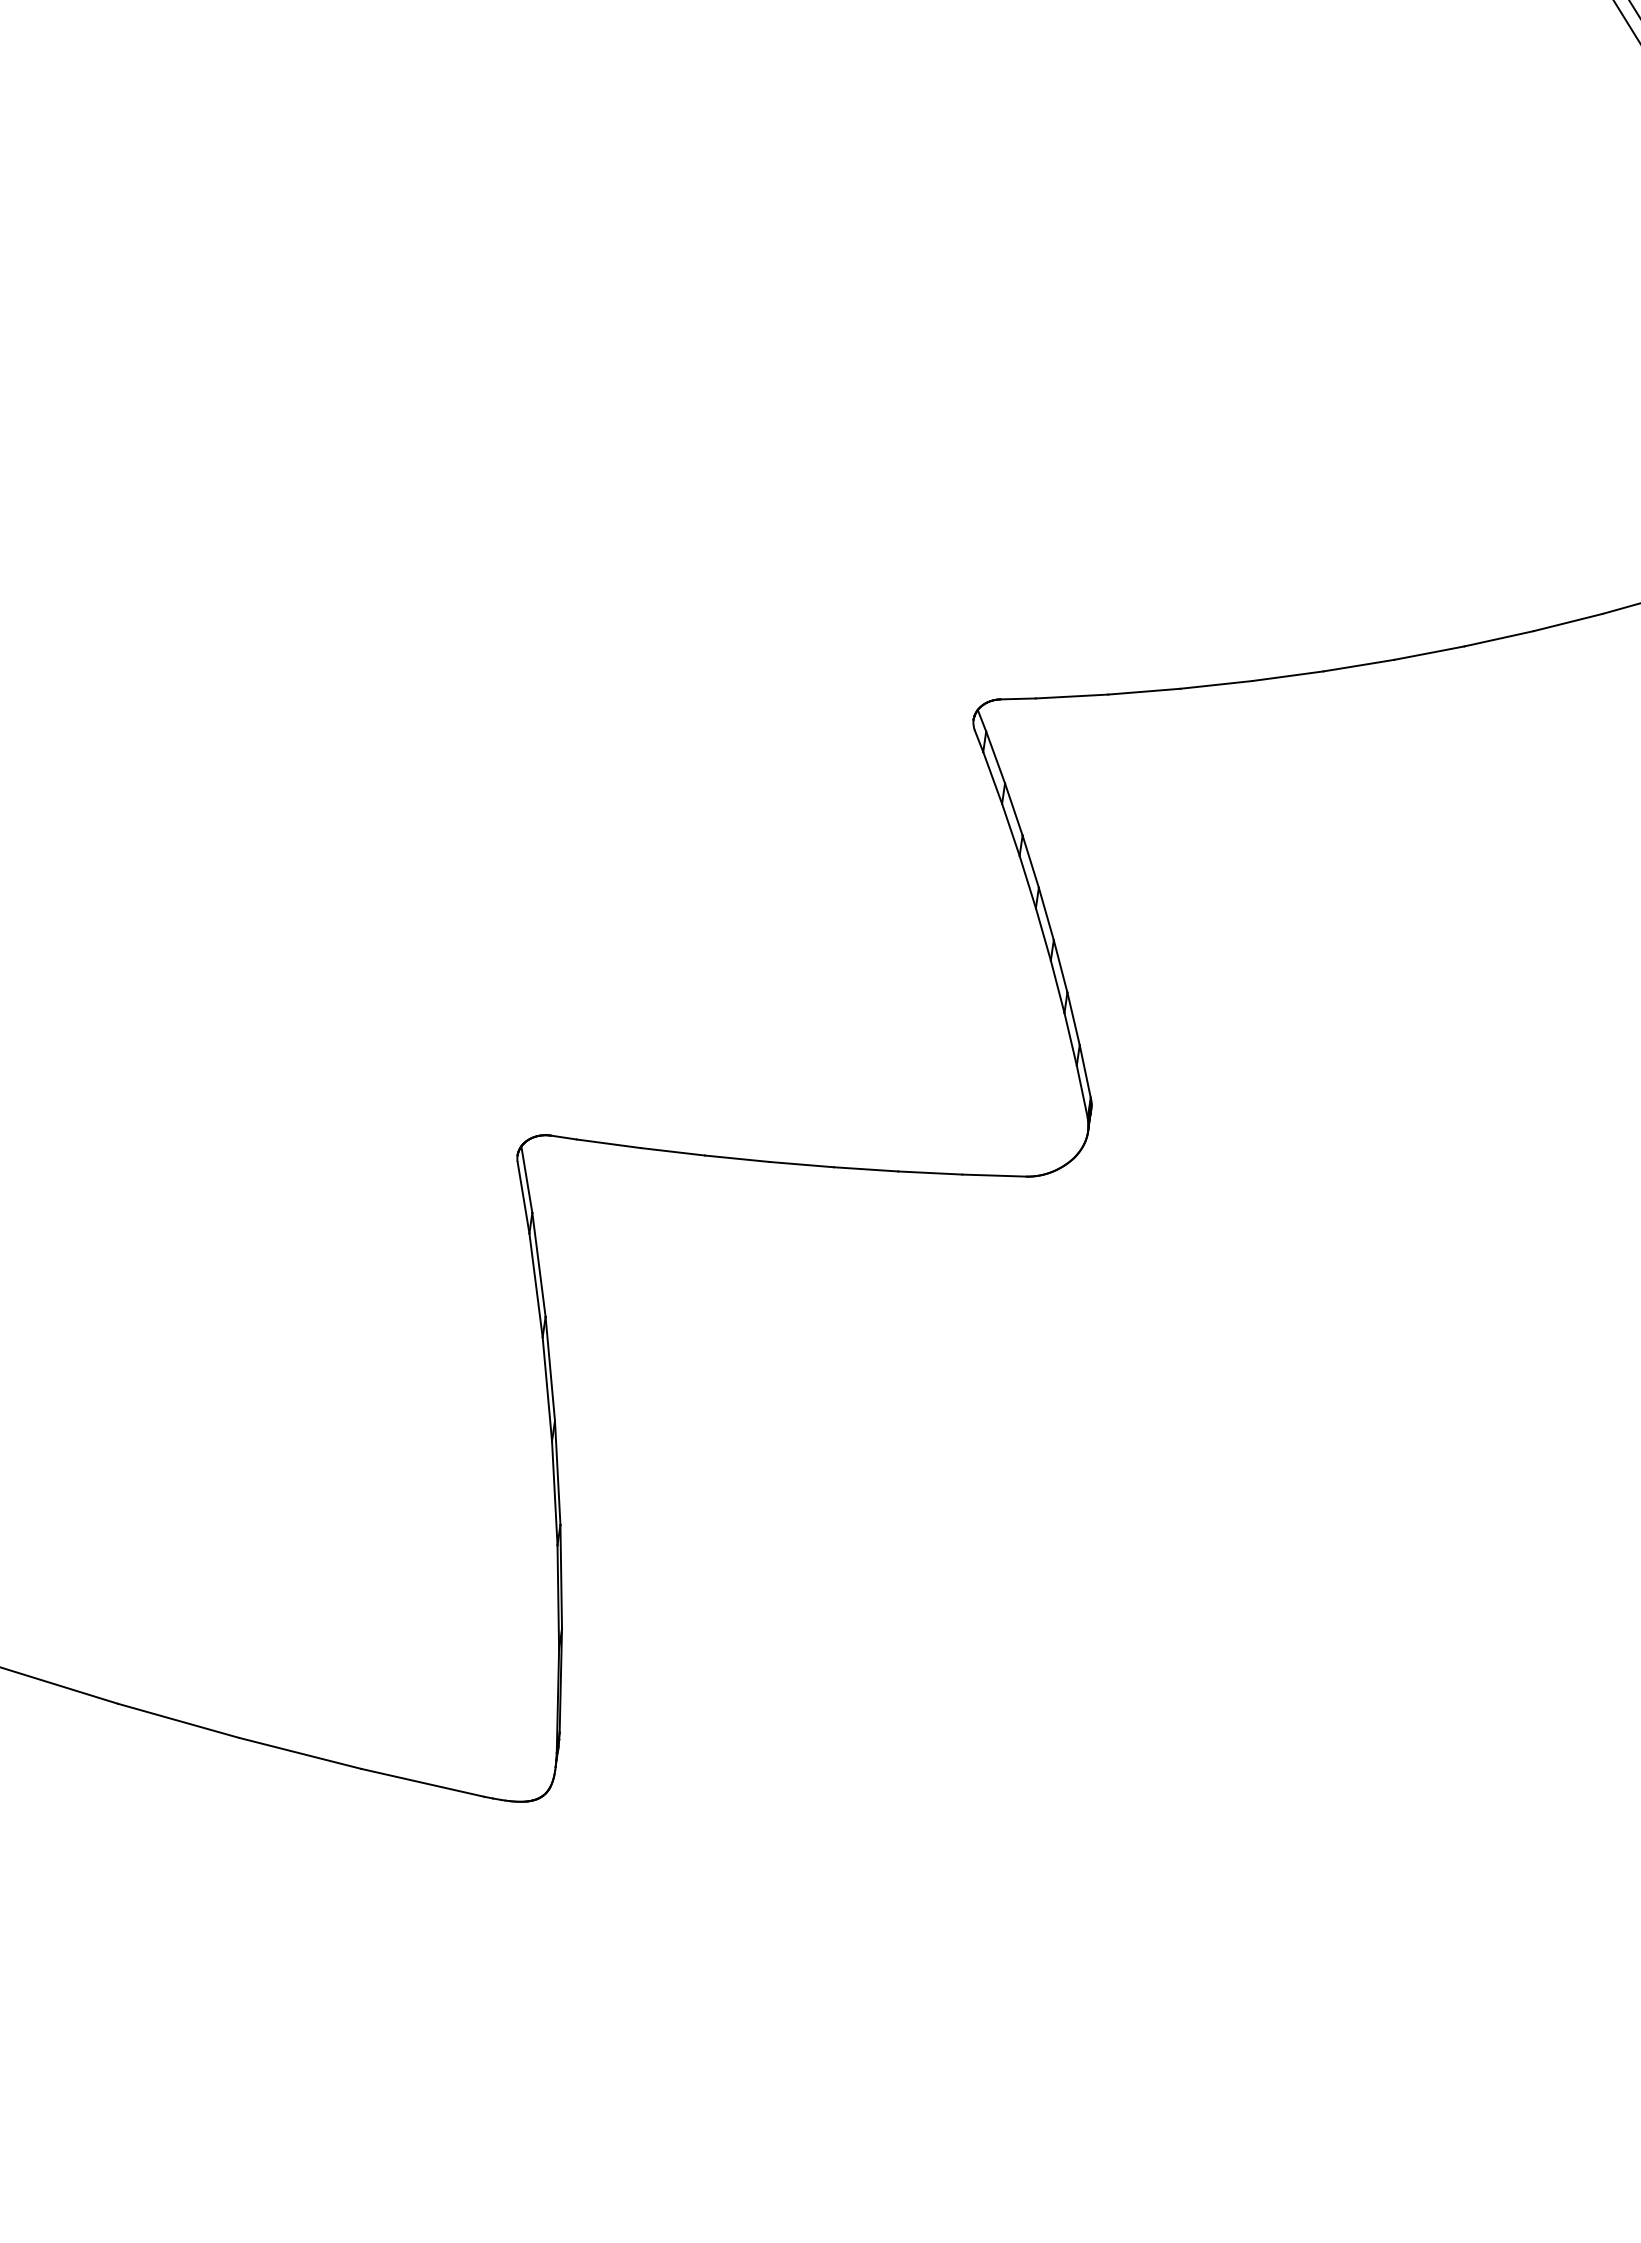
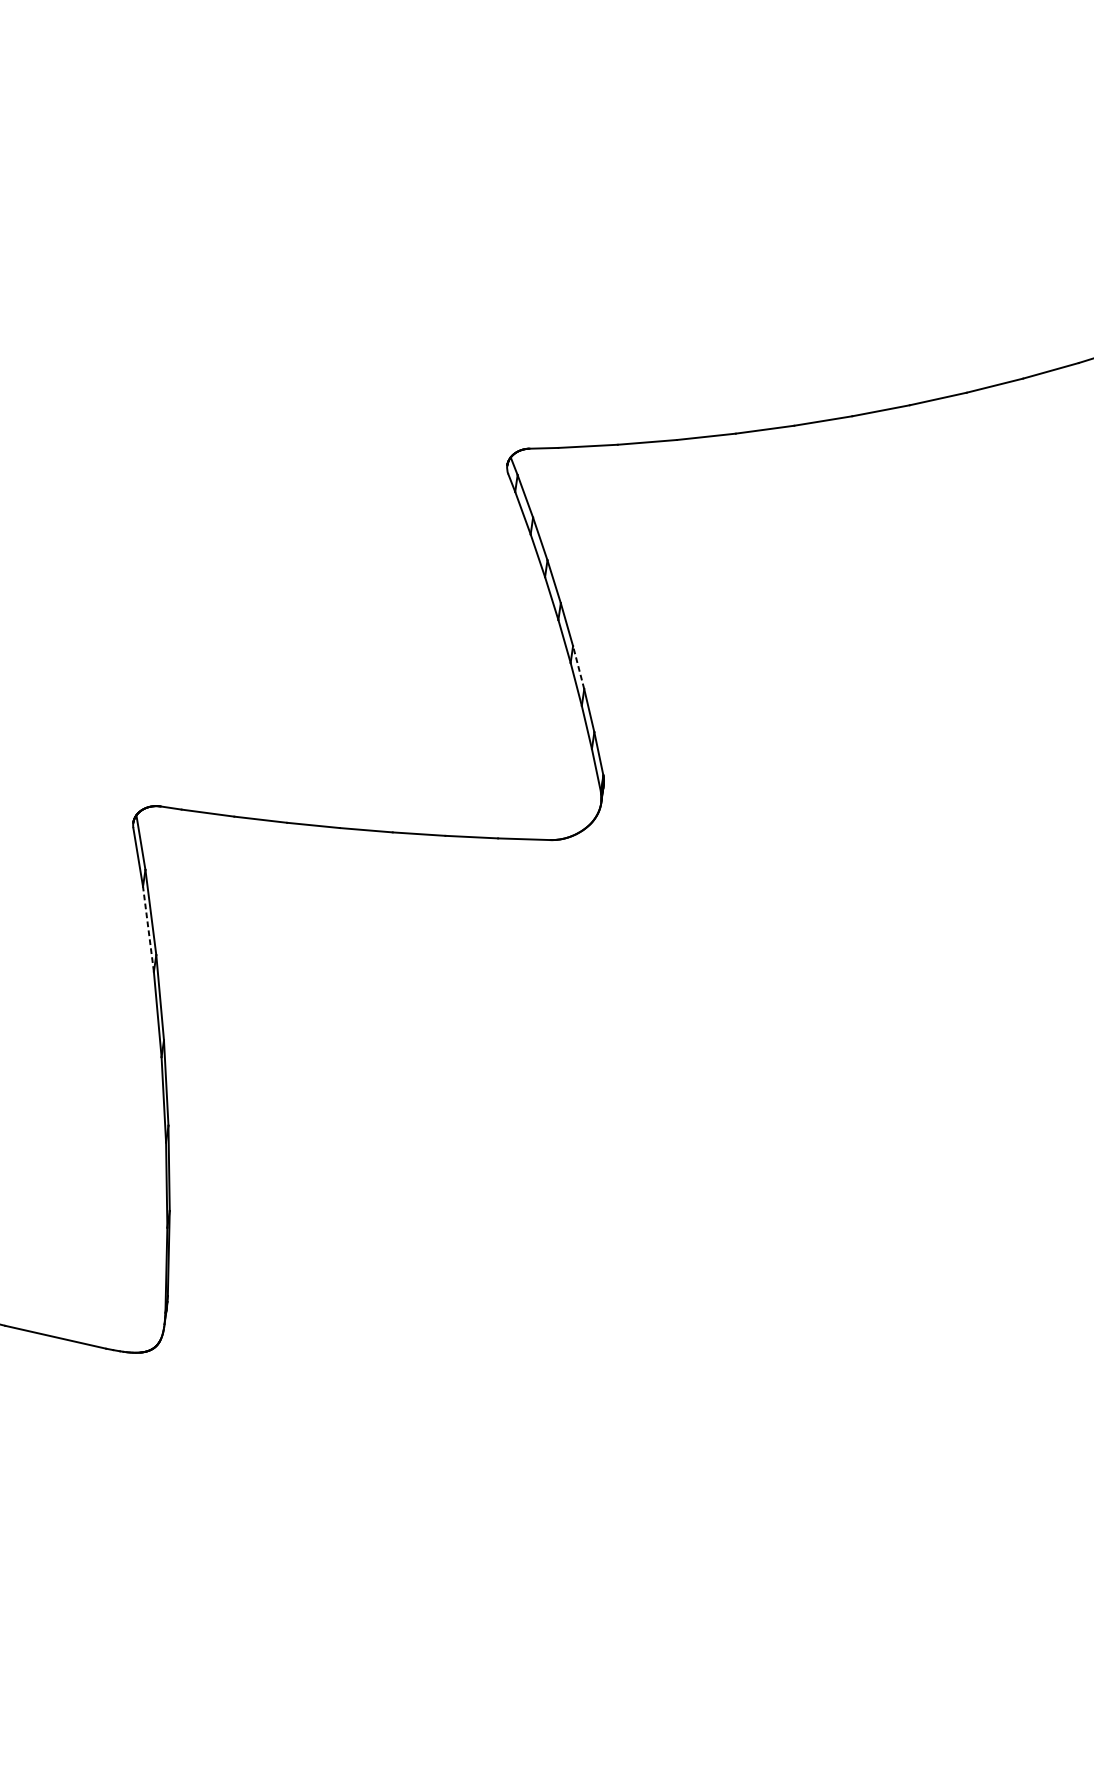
line: (1060, 965) -> (578, 666), solid -> dashed
line: (535, 1284) -> (148, 928), solid -> dashed

